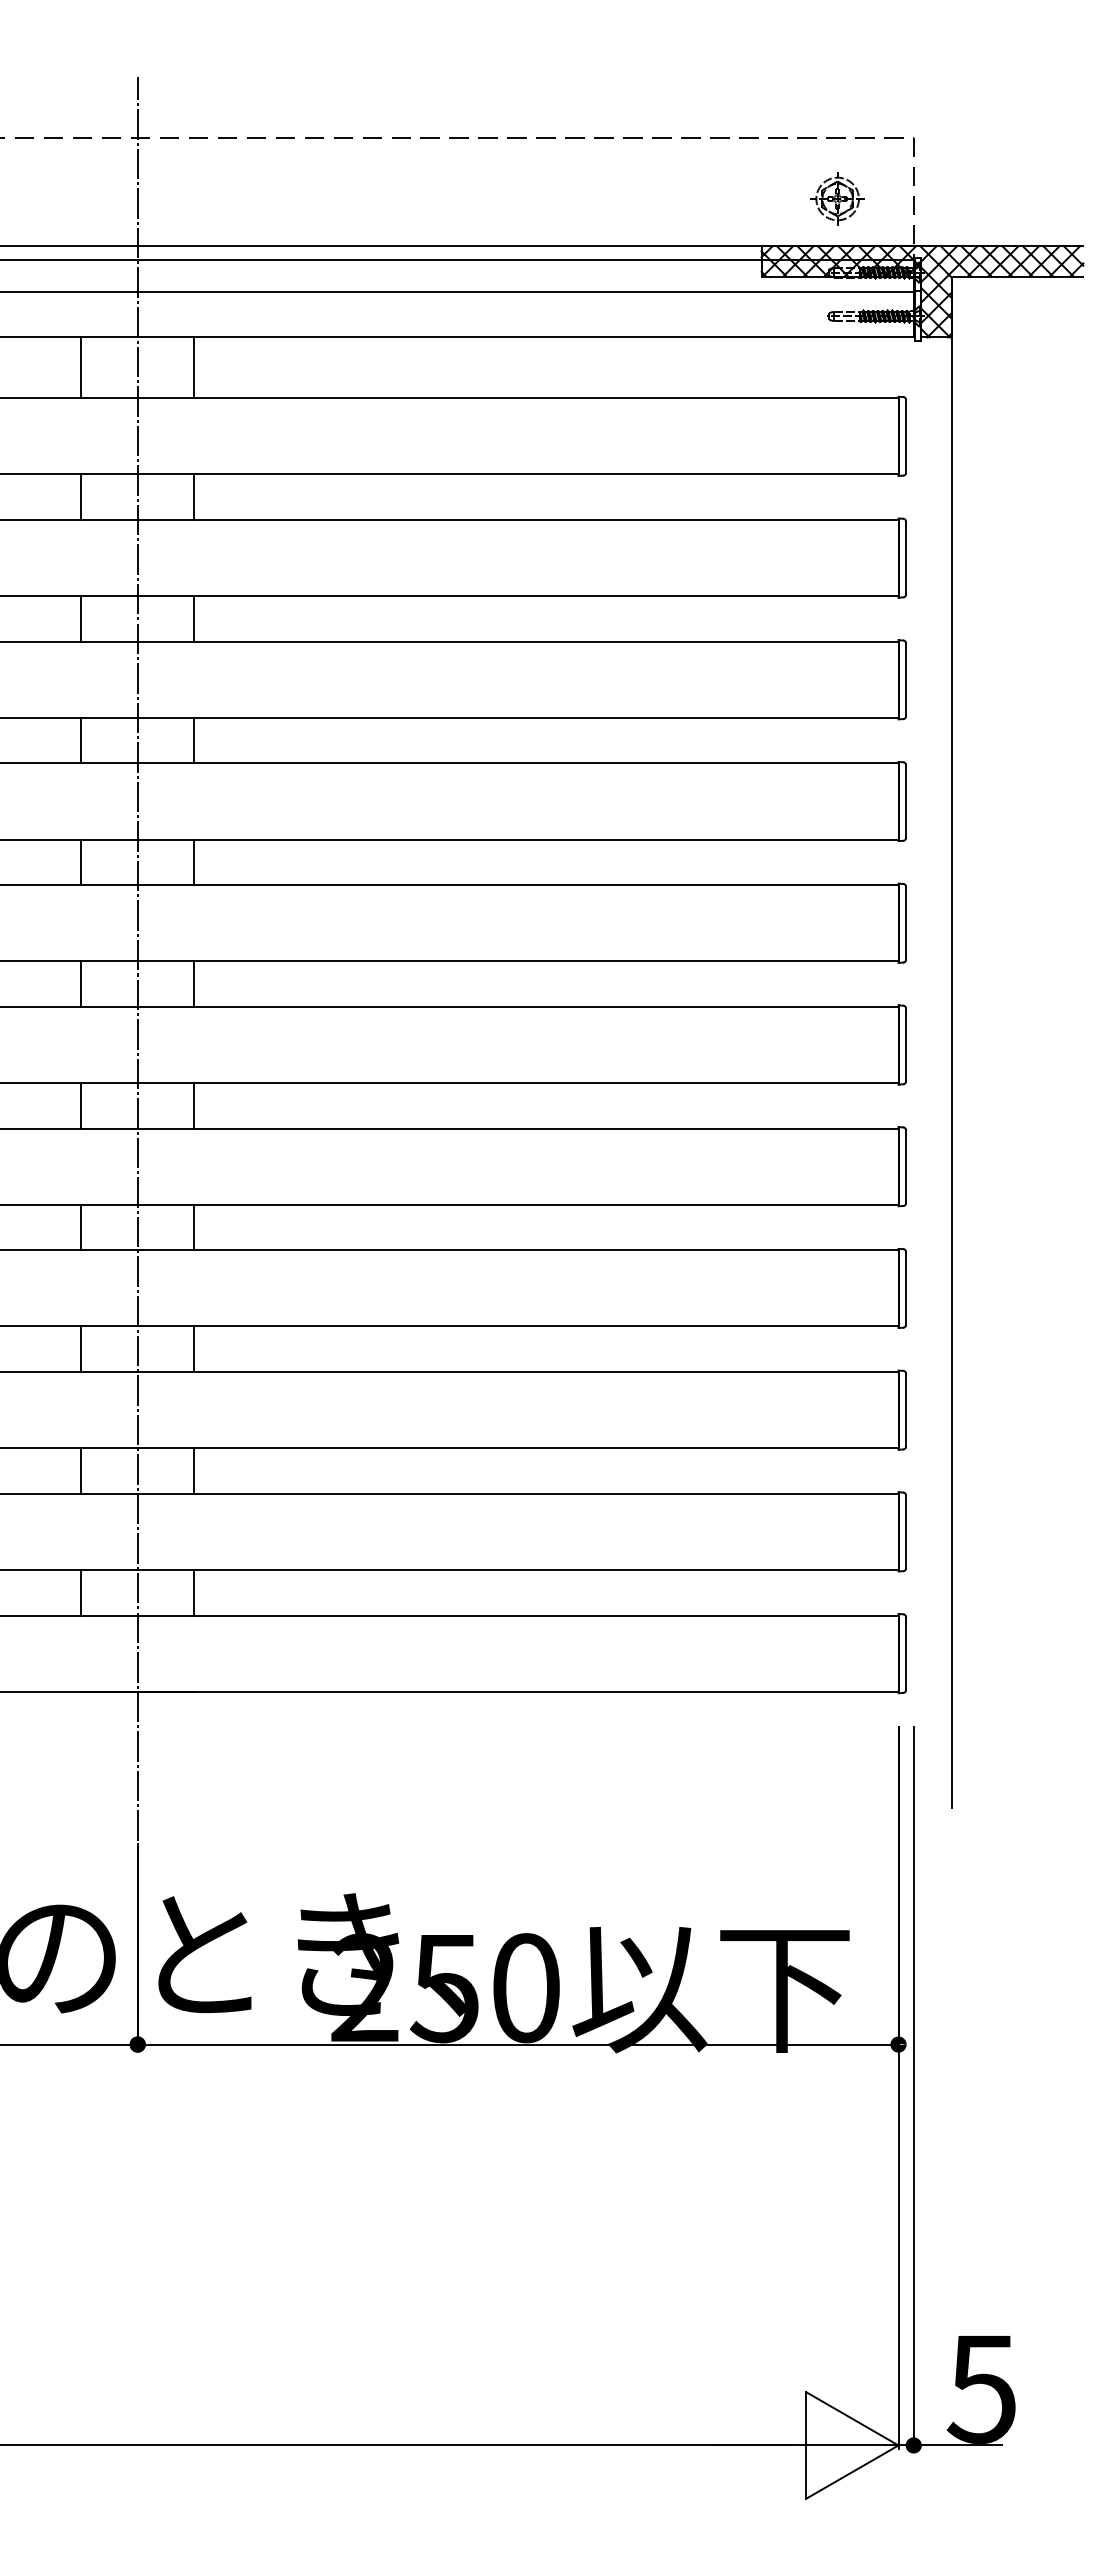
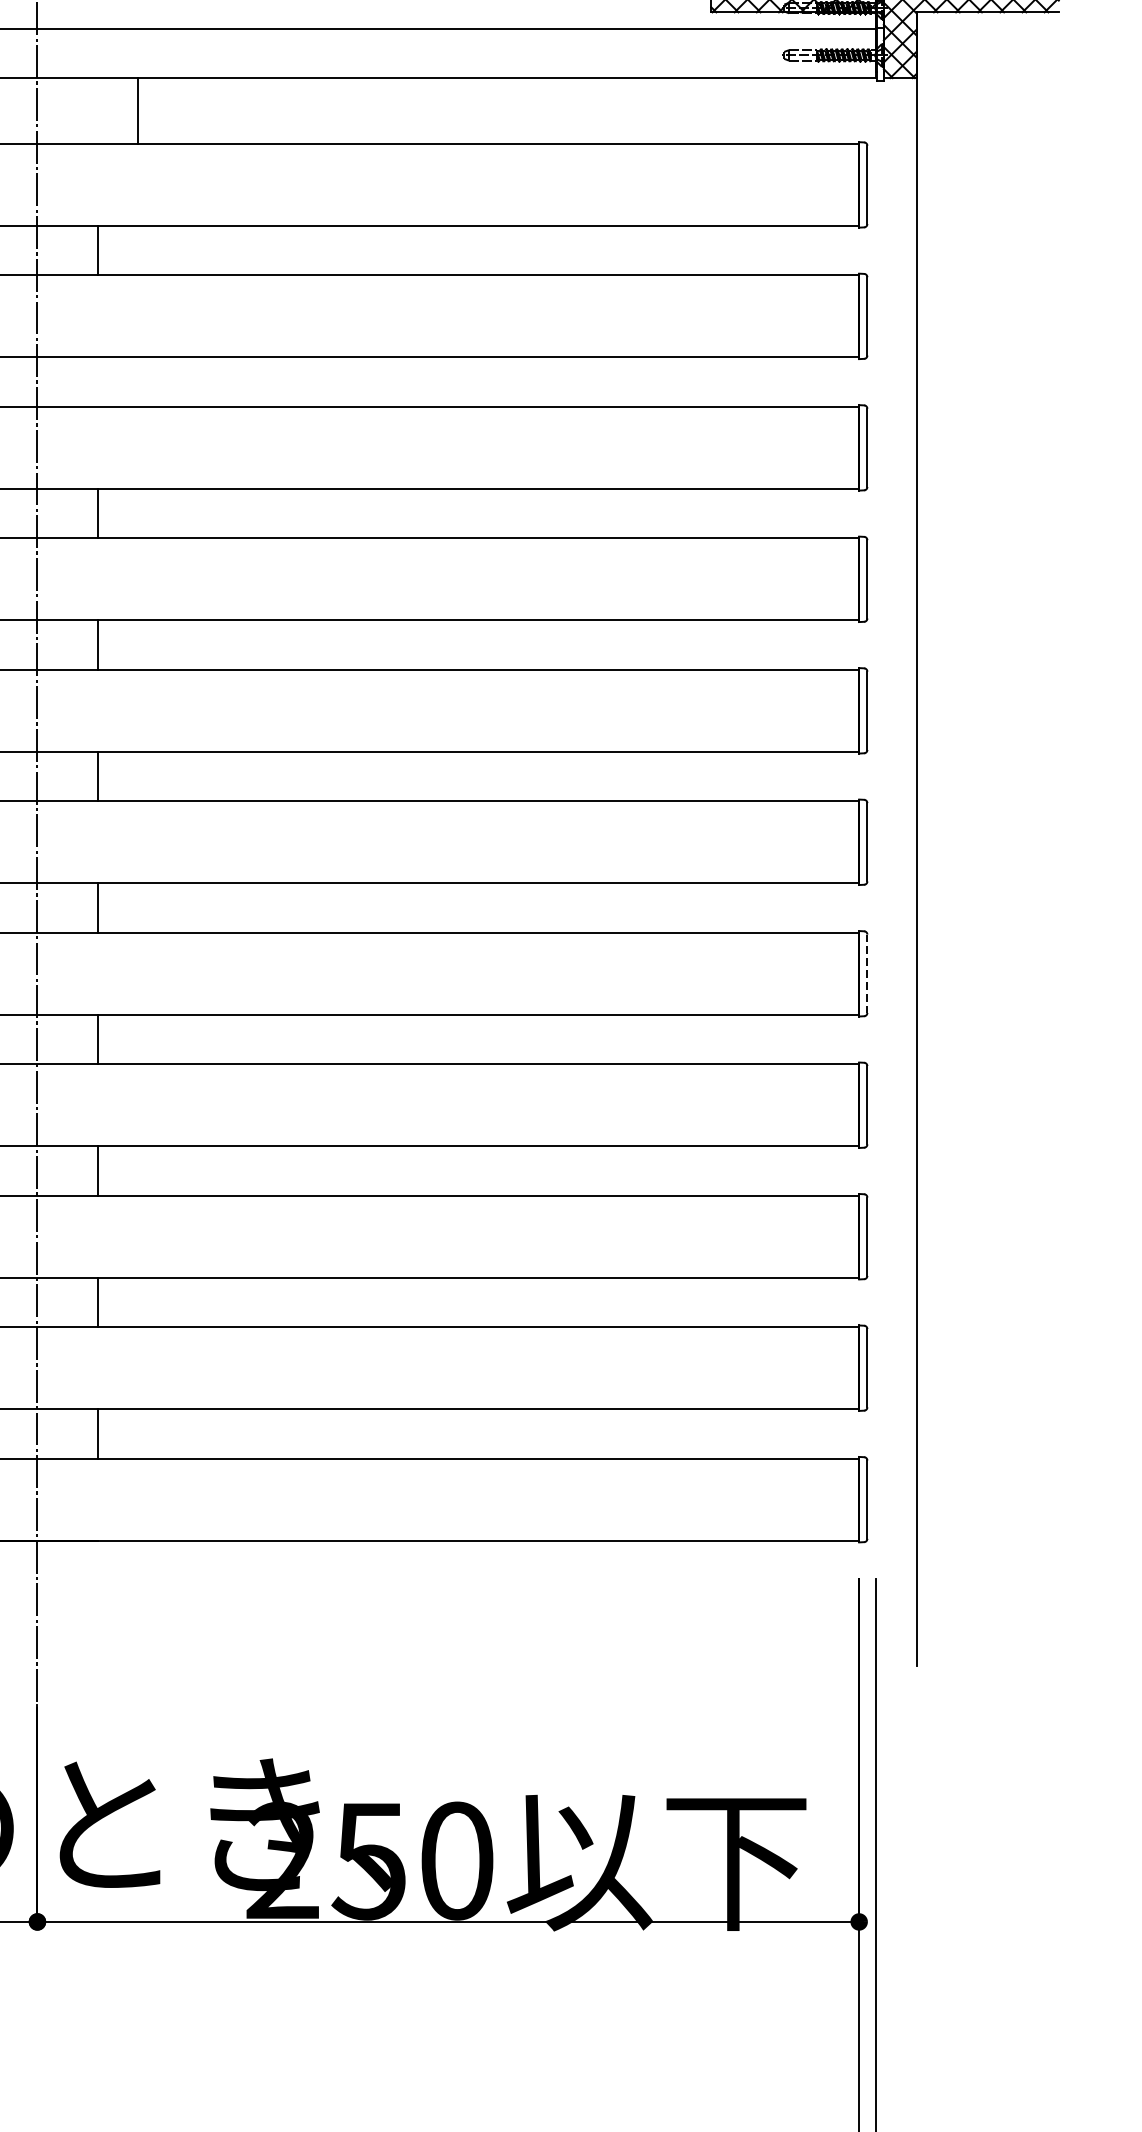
line: (194, 367) -> (138, 110), moved
line: (194, 618) -> (98, 381), removed
line: (906, 1167) -> (867, 974), solid -> dashed

